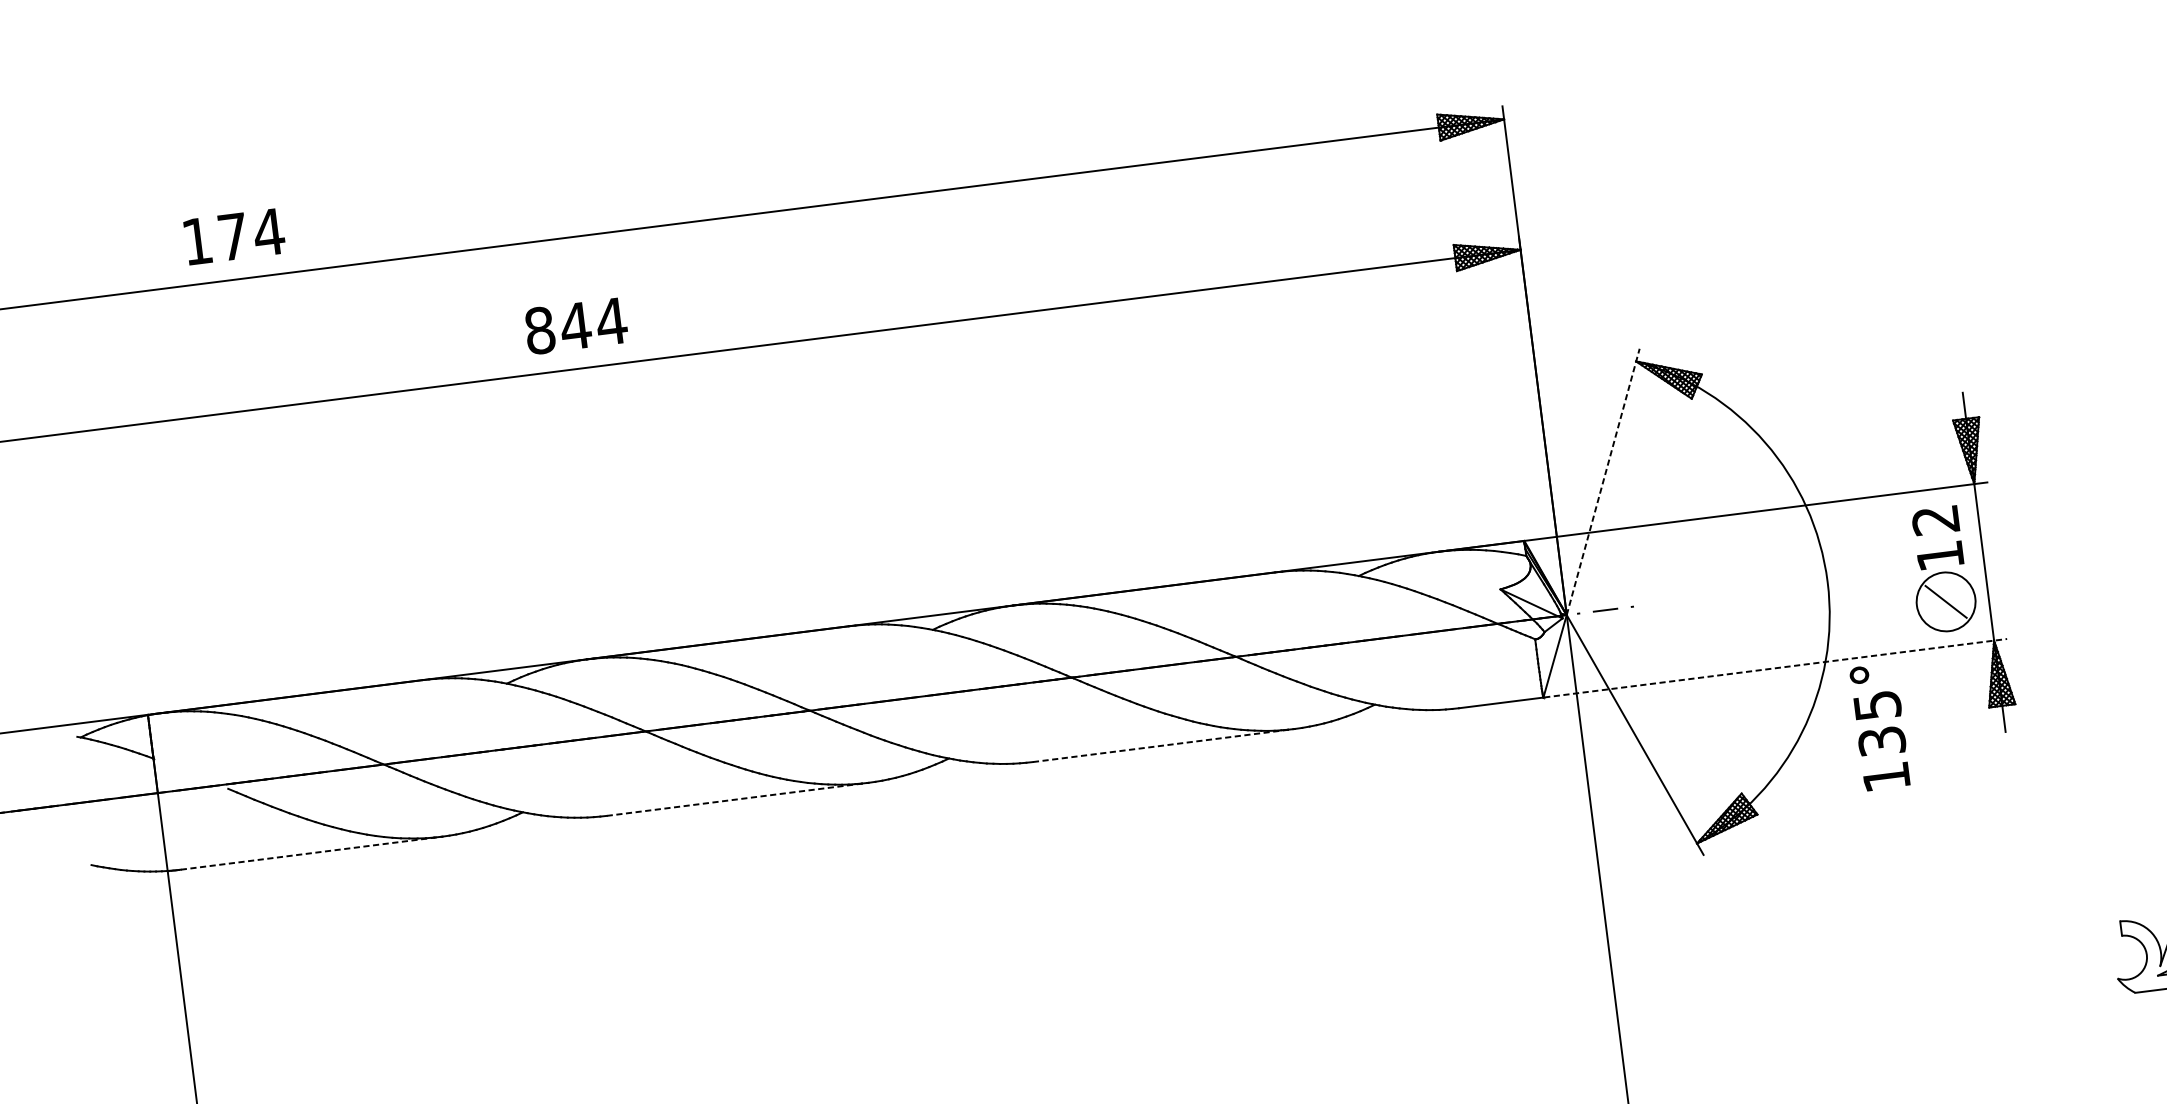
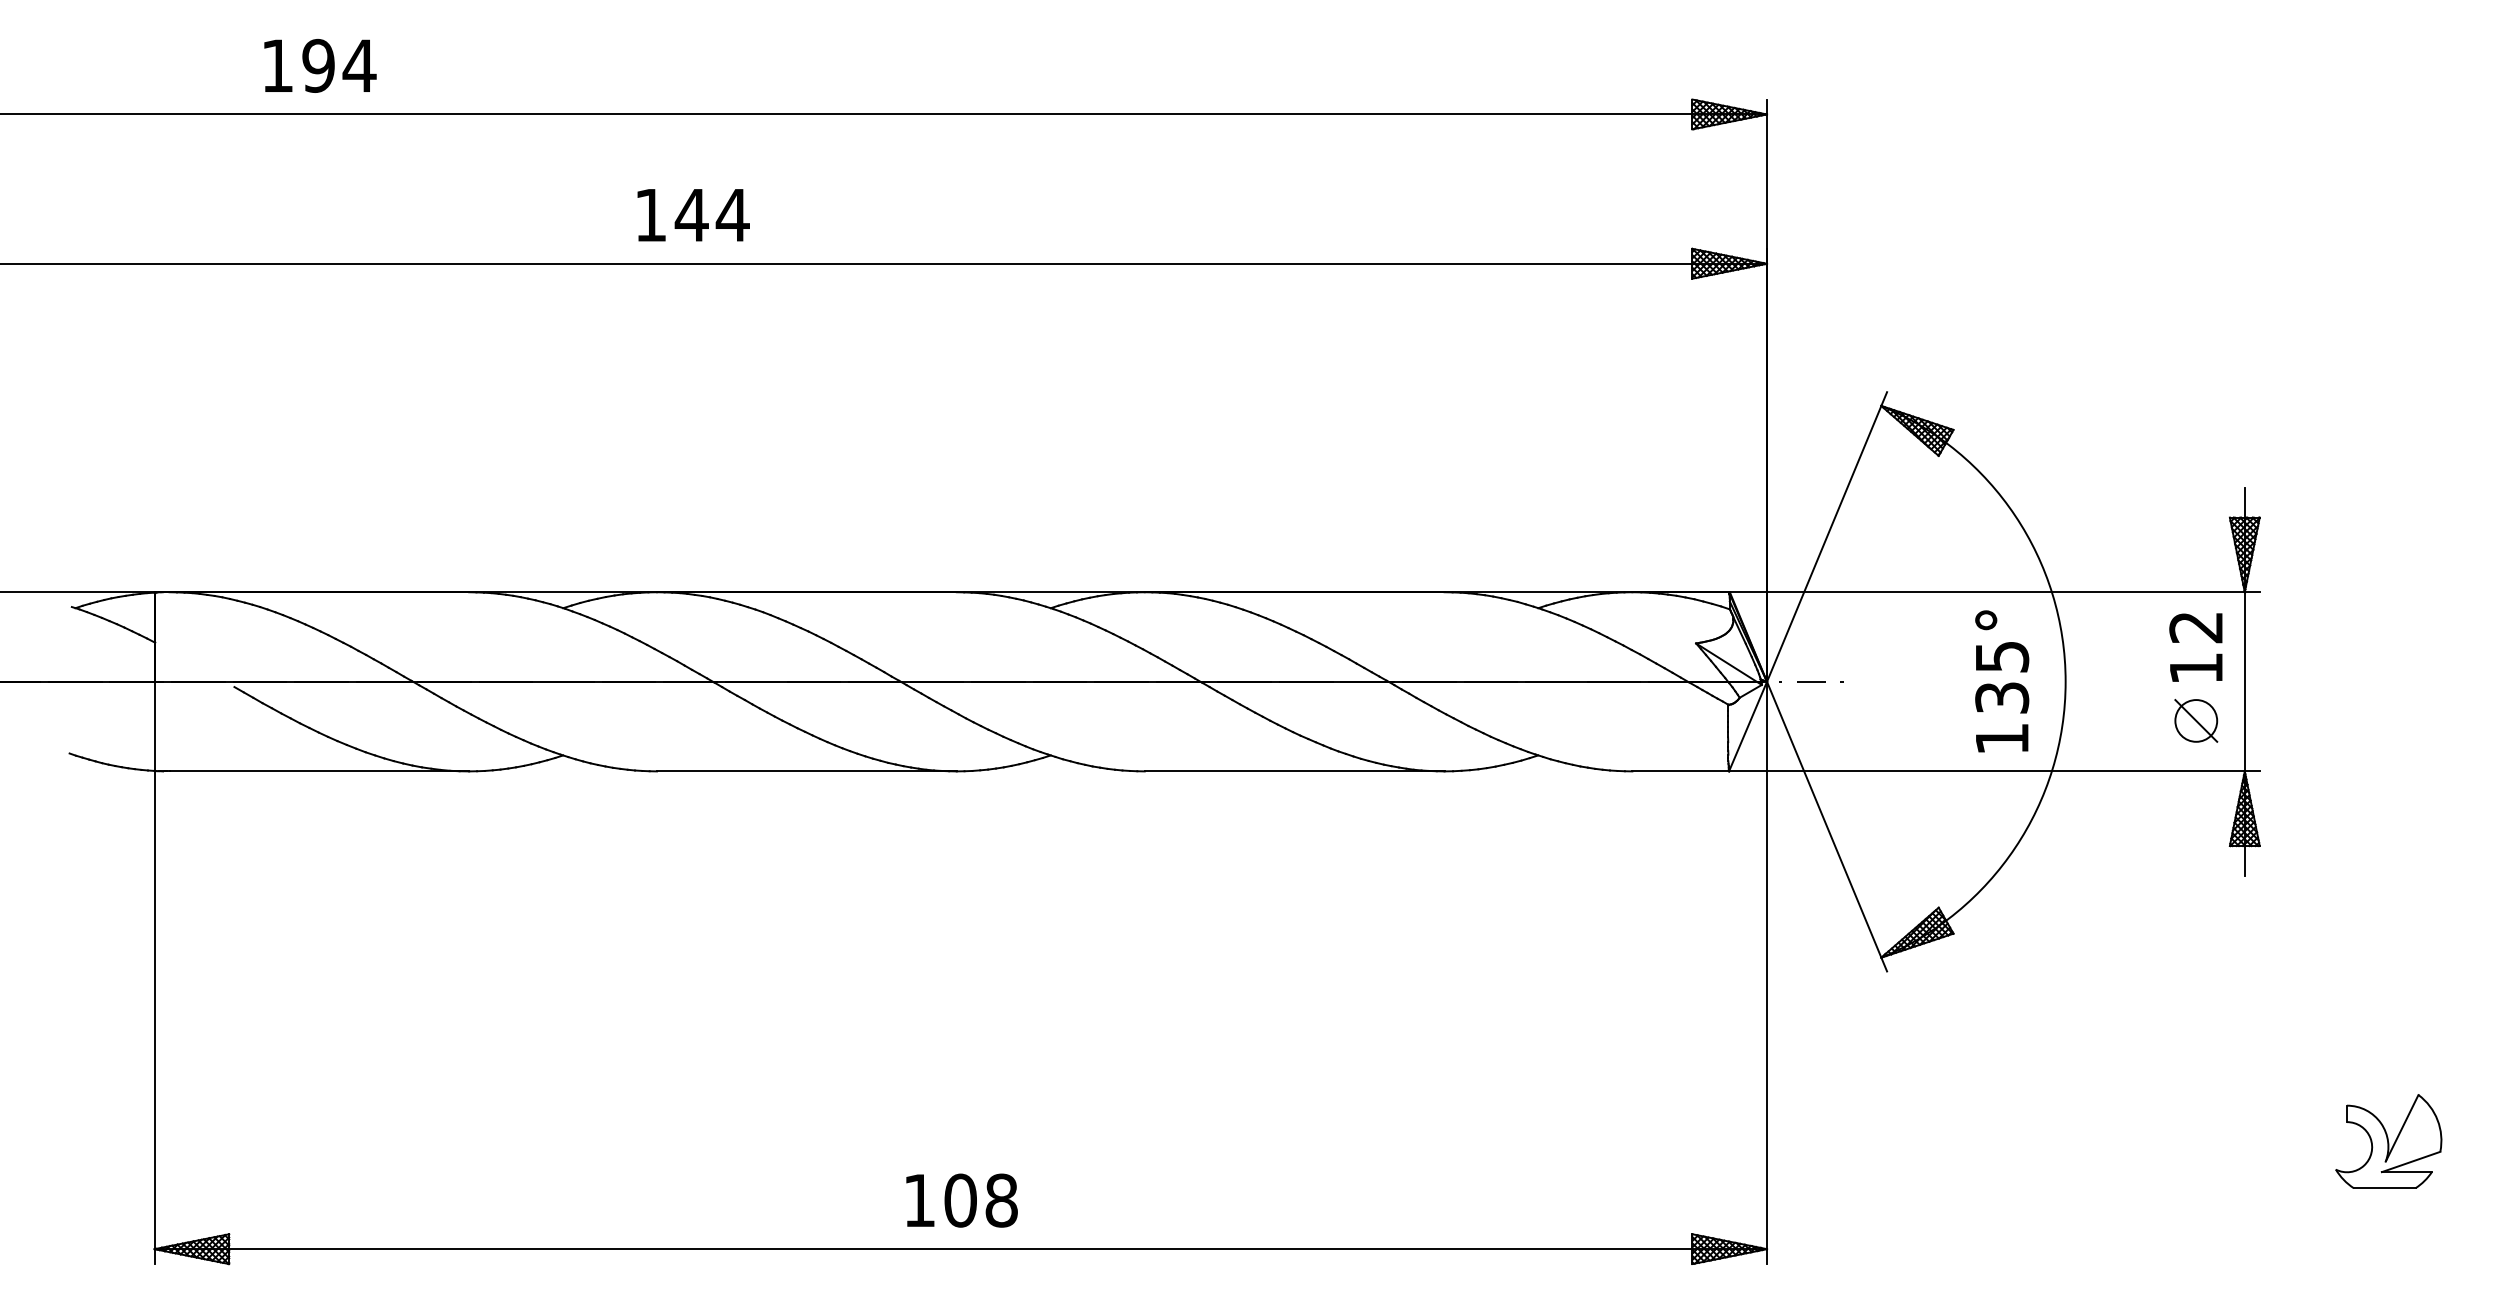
text: (233, 236) -> (318, 65), 174 -> 194
text: (540, 330) -> (651, 215), 844 -> 144
line: (1603, 482) -> (1827, 537), dashed -> solid
circle: (1946, 601) -> (2196, 720), size x0.62
line: (1775, 668) -> (1994, 771), dashed -> solid
text: (1880, 726) -> (2002, 681), moved
line: (1163, 745) -> (1294, 771), dashed -> solid
line: (737, 799) -> (806, 771), dashed -> solid
line: (311, 853) -> (319, 771), dashed -> solid

